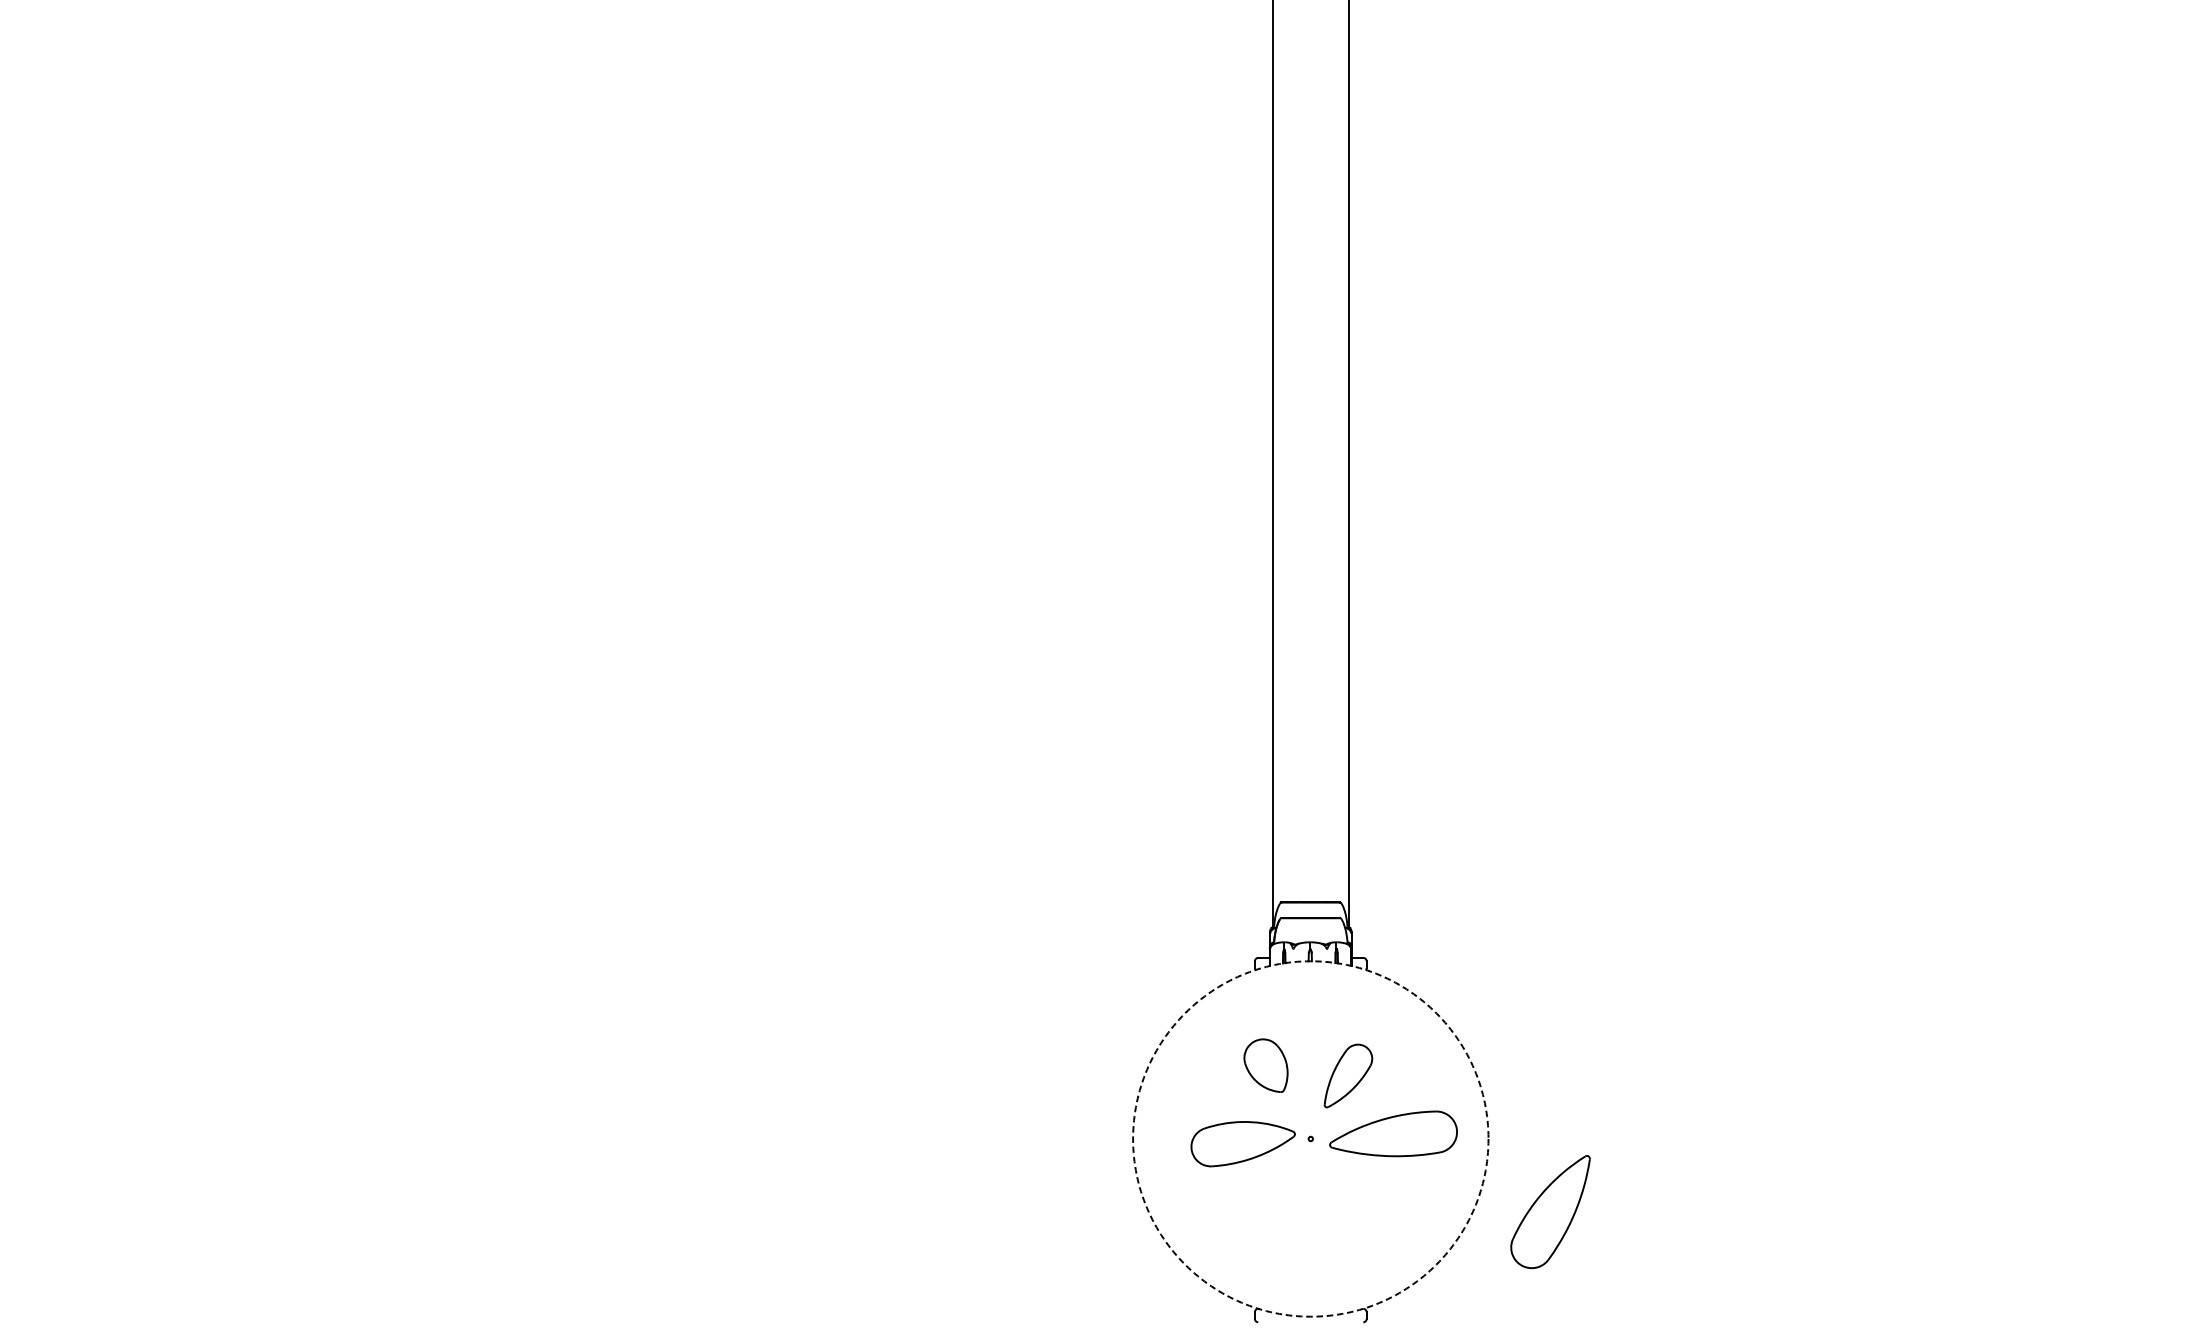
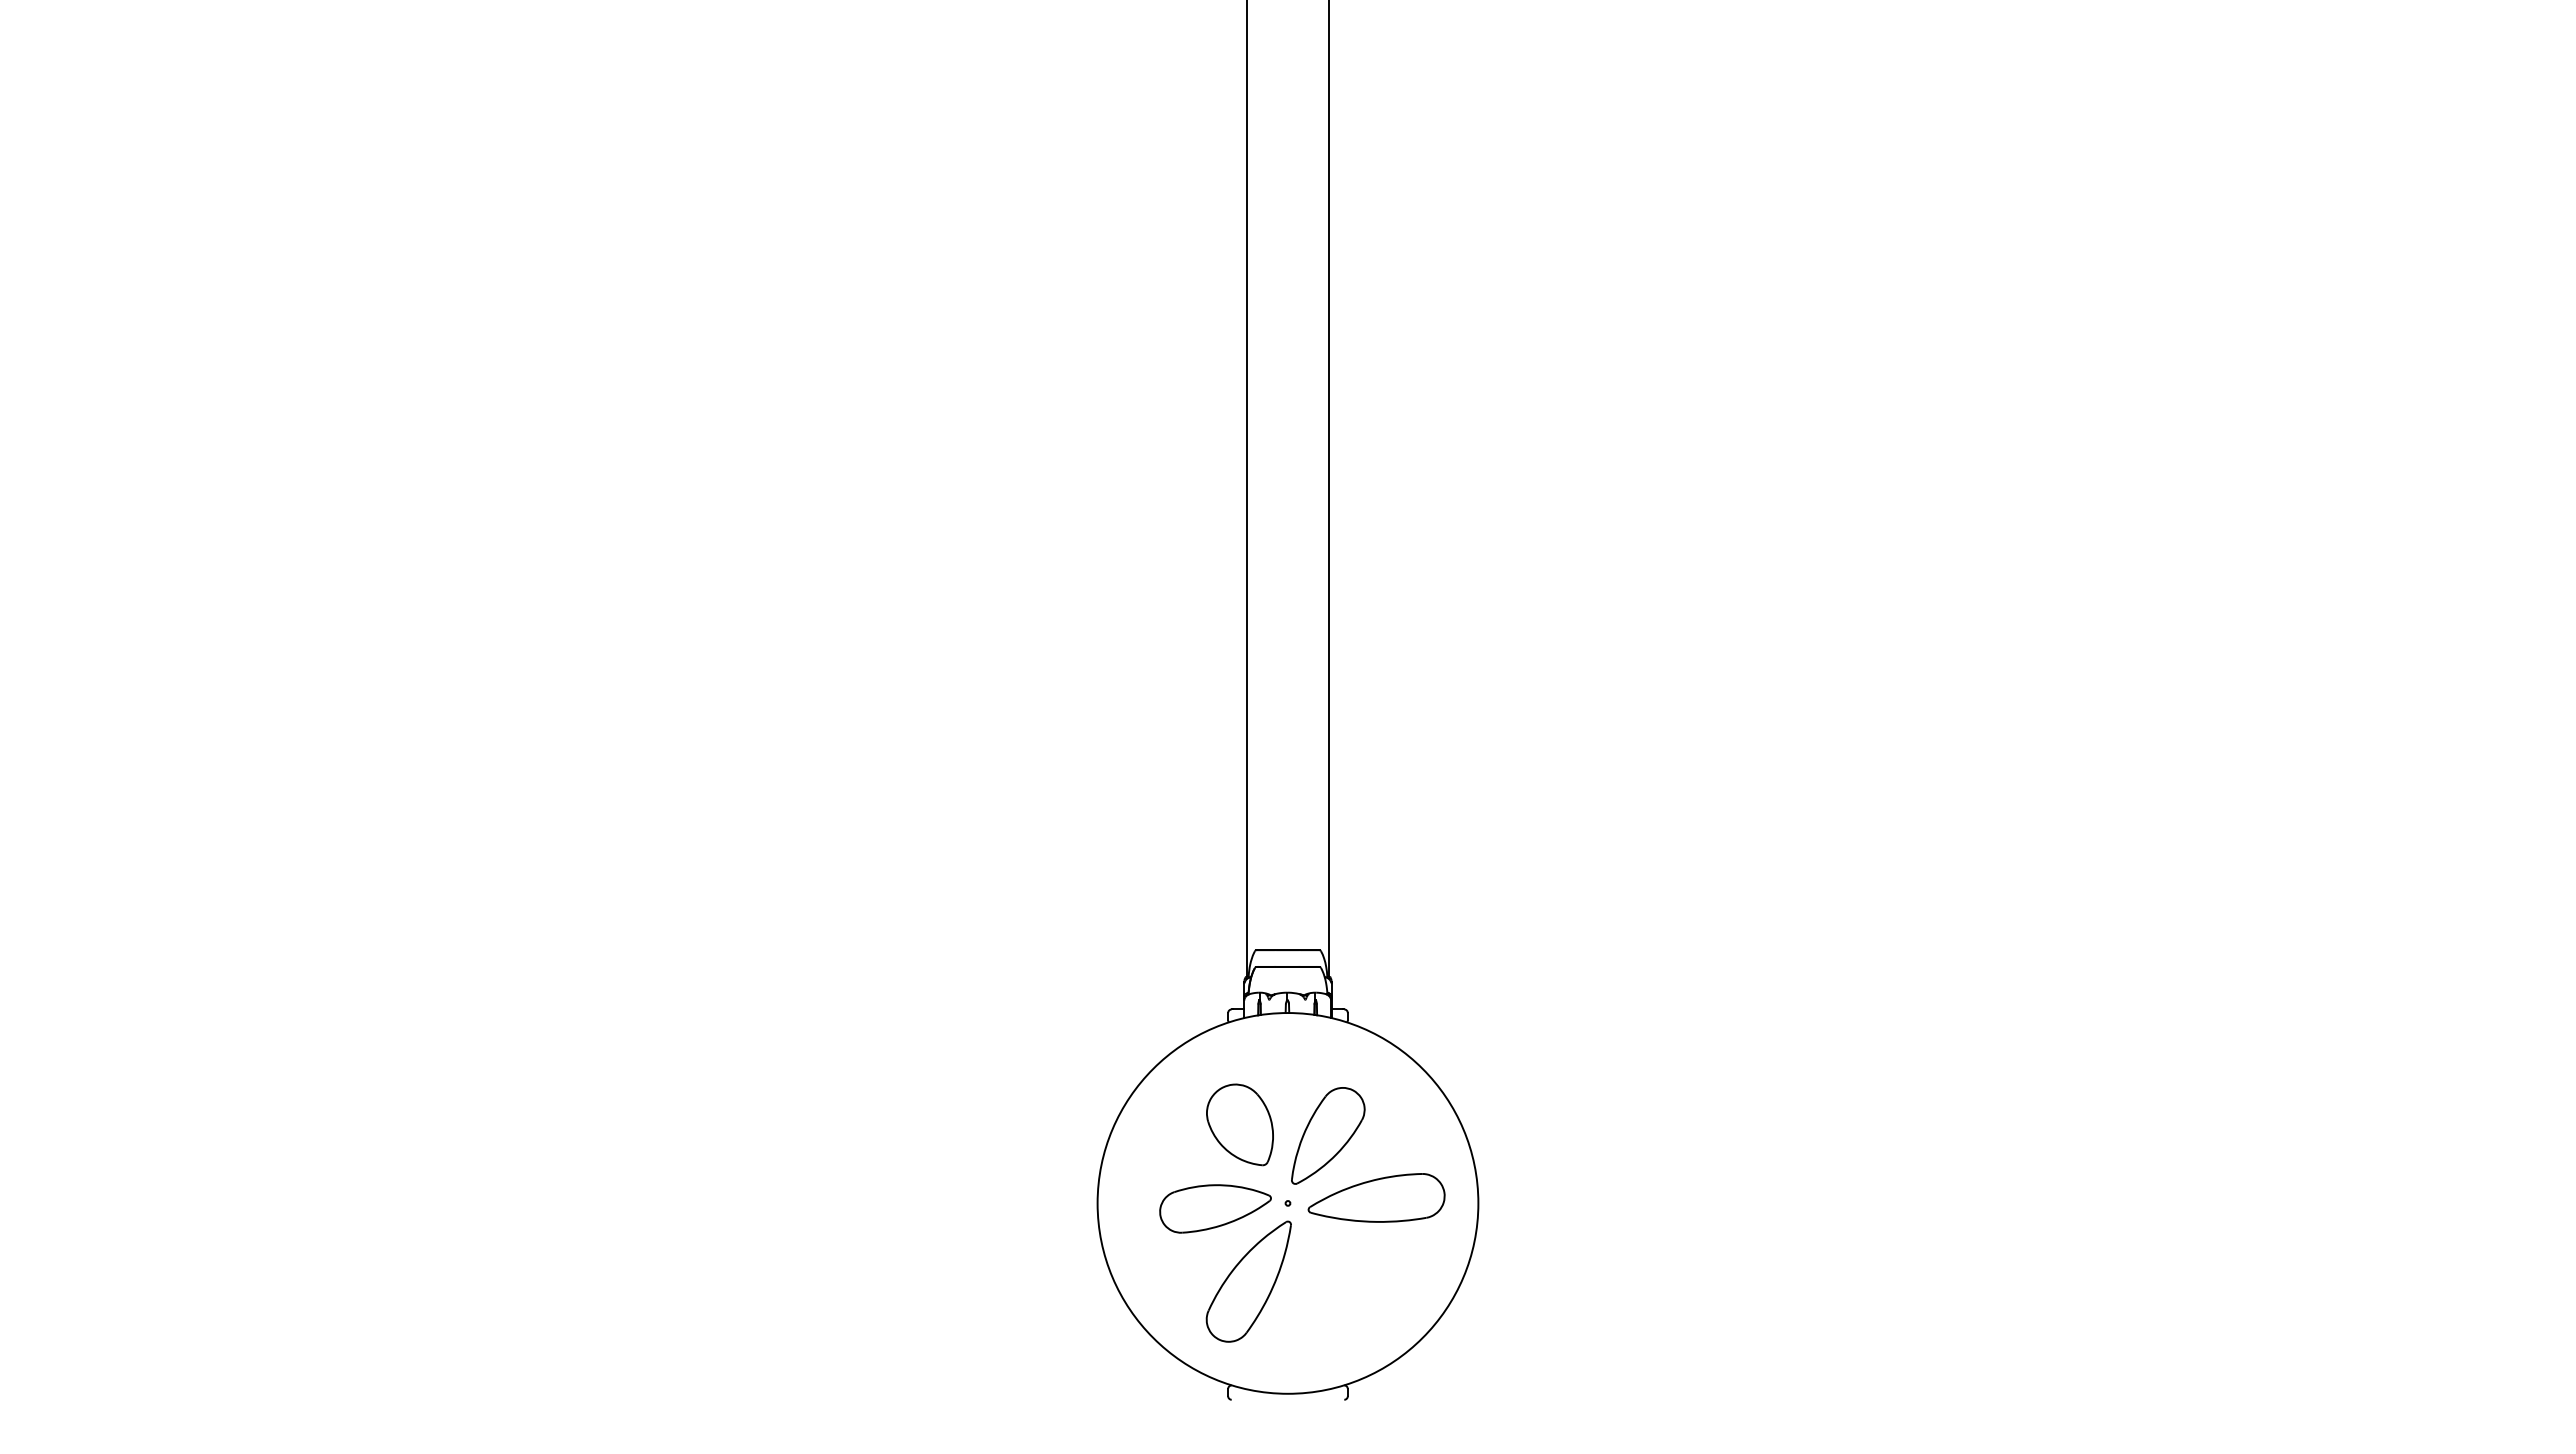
part: (1265, 1065) -> (1239, 1124), size x1.43
part: (1348, 1075) -> (1328, 1135), size x1.43
circle: (1310, 1139) -> (1287, 1203), dashed -> solid
part: (1550, 1211) -> (1248, 1281), moved

